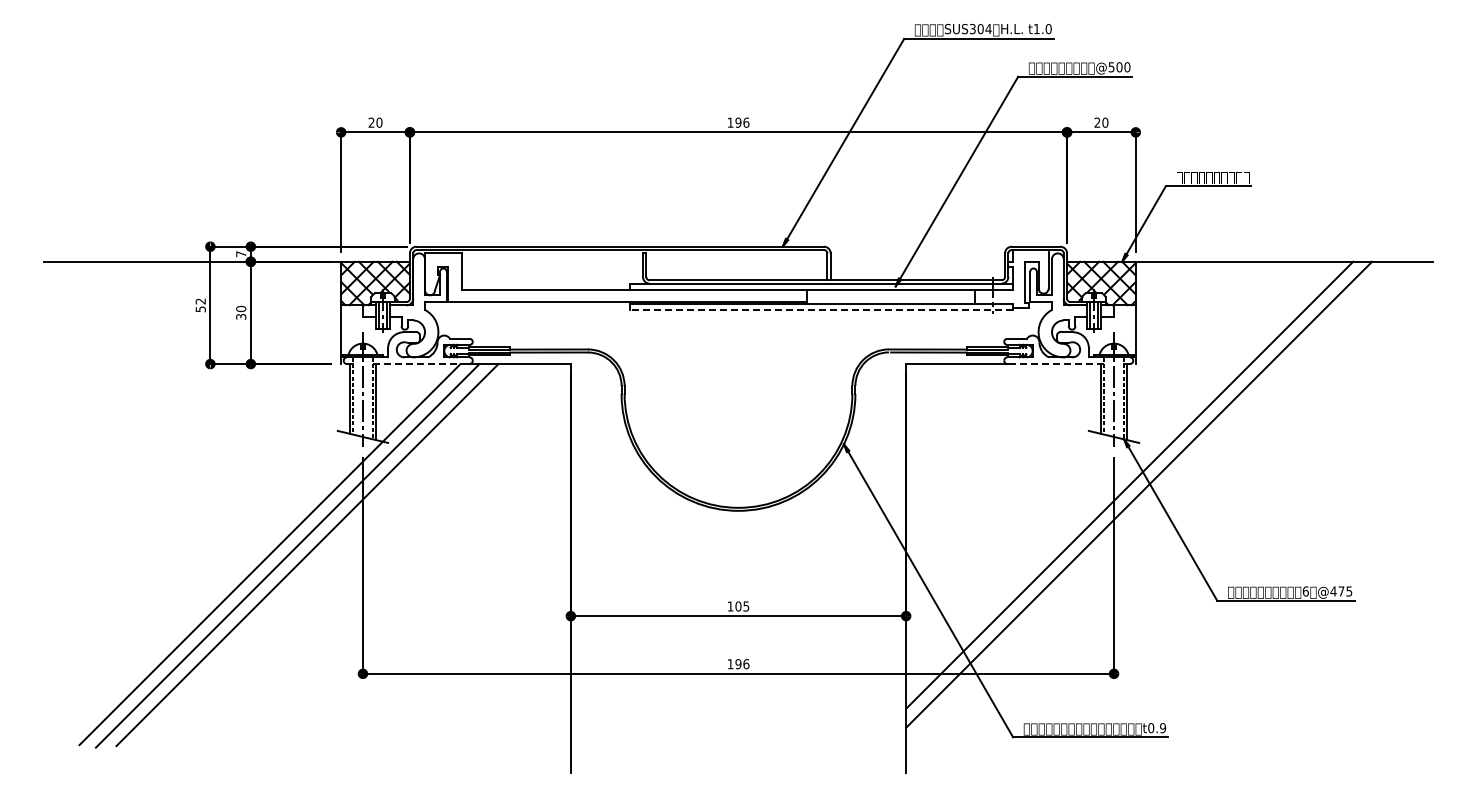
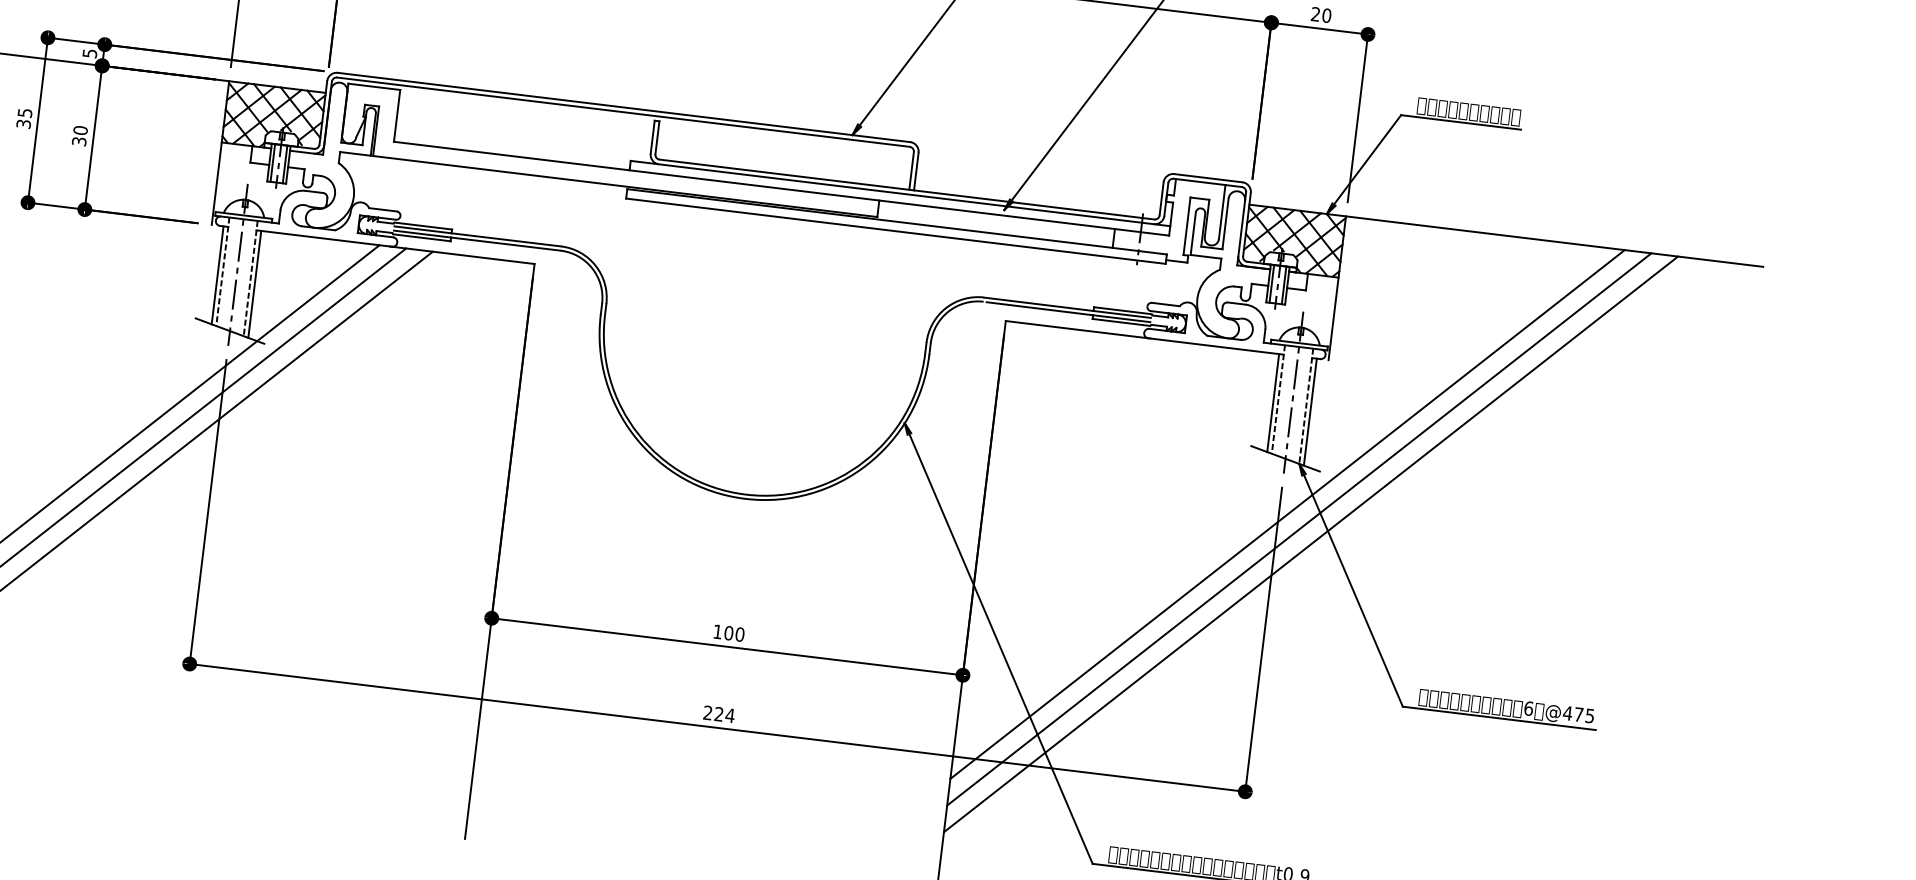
text: (241, 254) -> (90, 53), 7 -> 5
text: (200, 304) -> (24, 117), 52 -> 35
line: (821, 310) -> (895, 231), dashed -> solid
line: (421, 364) -> (324, 239), dashed -> solid
line: (1055, 364) -> (1215, 347), dashed -> solid
line: (1120, 475) -> (1288, 514), added
text: (746, 606) -> (740, 634), 105 -> 100
text: (738, 664) -> (719, 714), 196 -> 224

